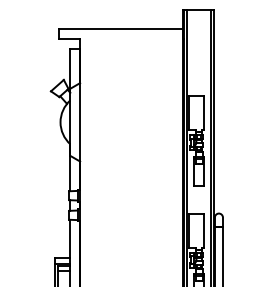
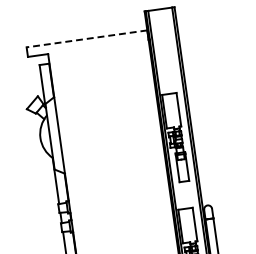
line: (121, 29) -> (87, 39), solid -> dashed

